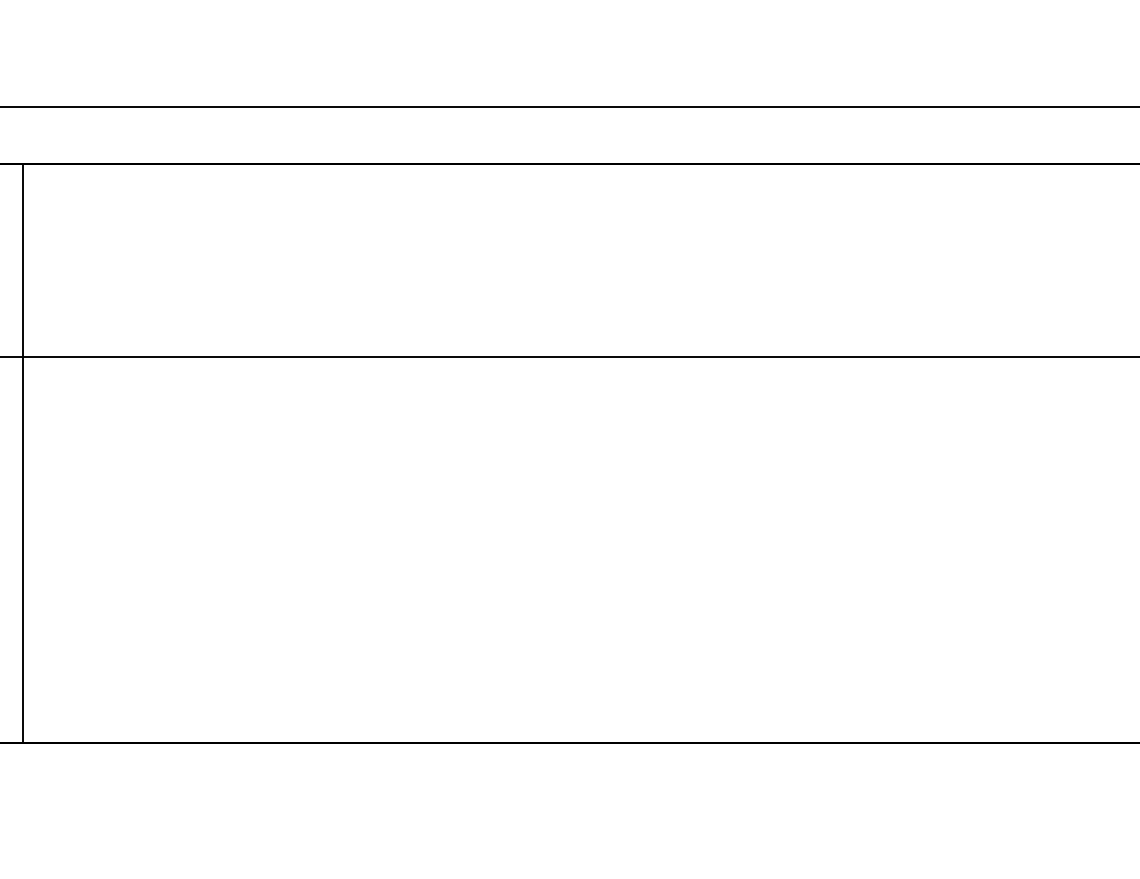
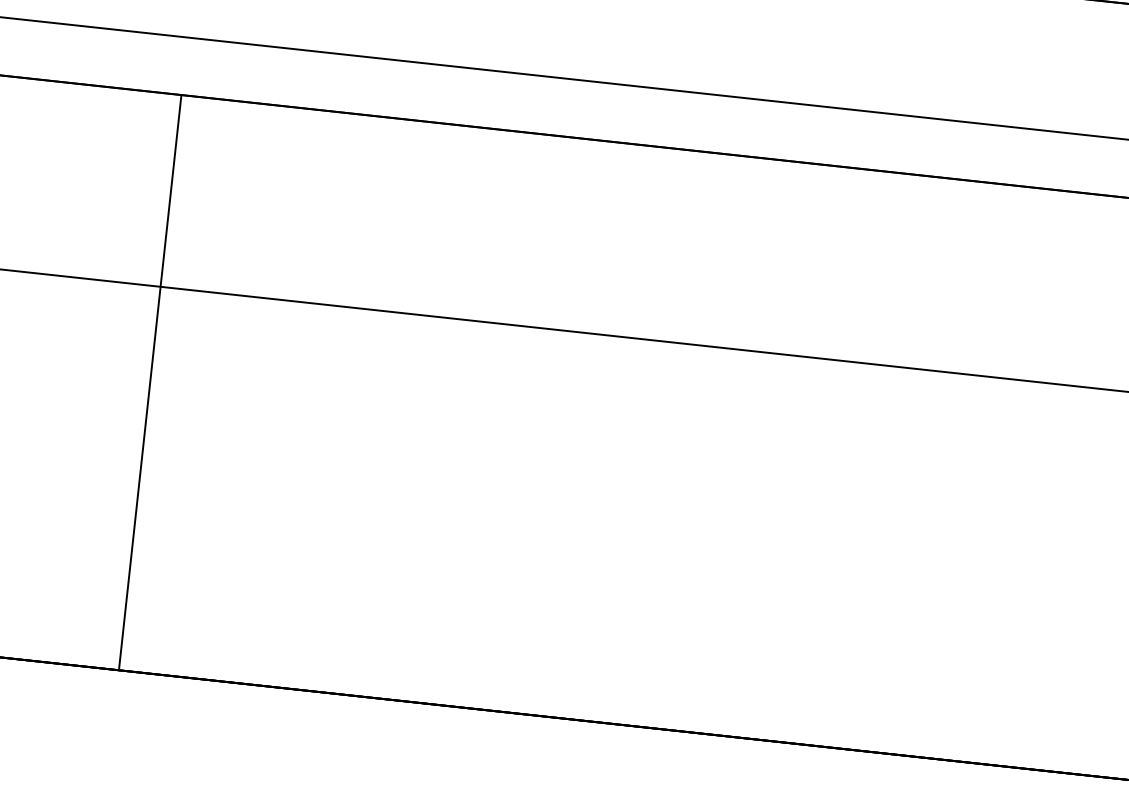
line: (23, 453) -> (150, 382), moved

